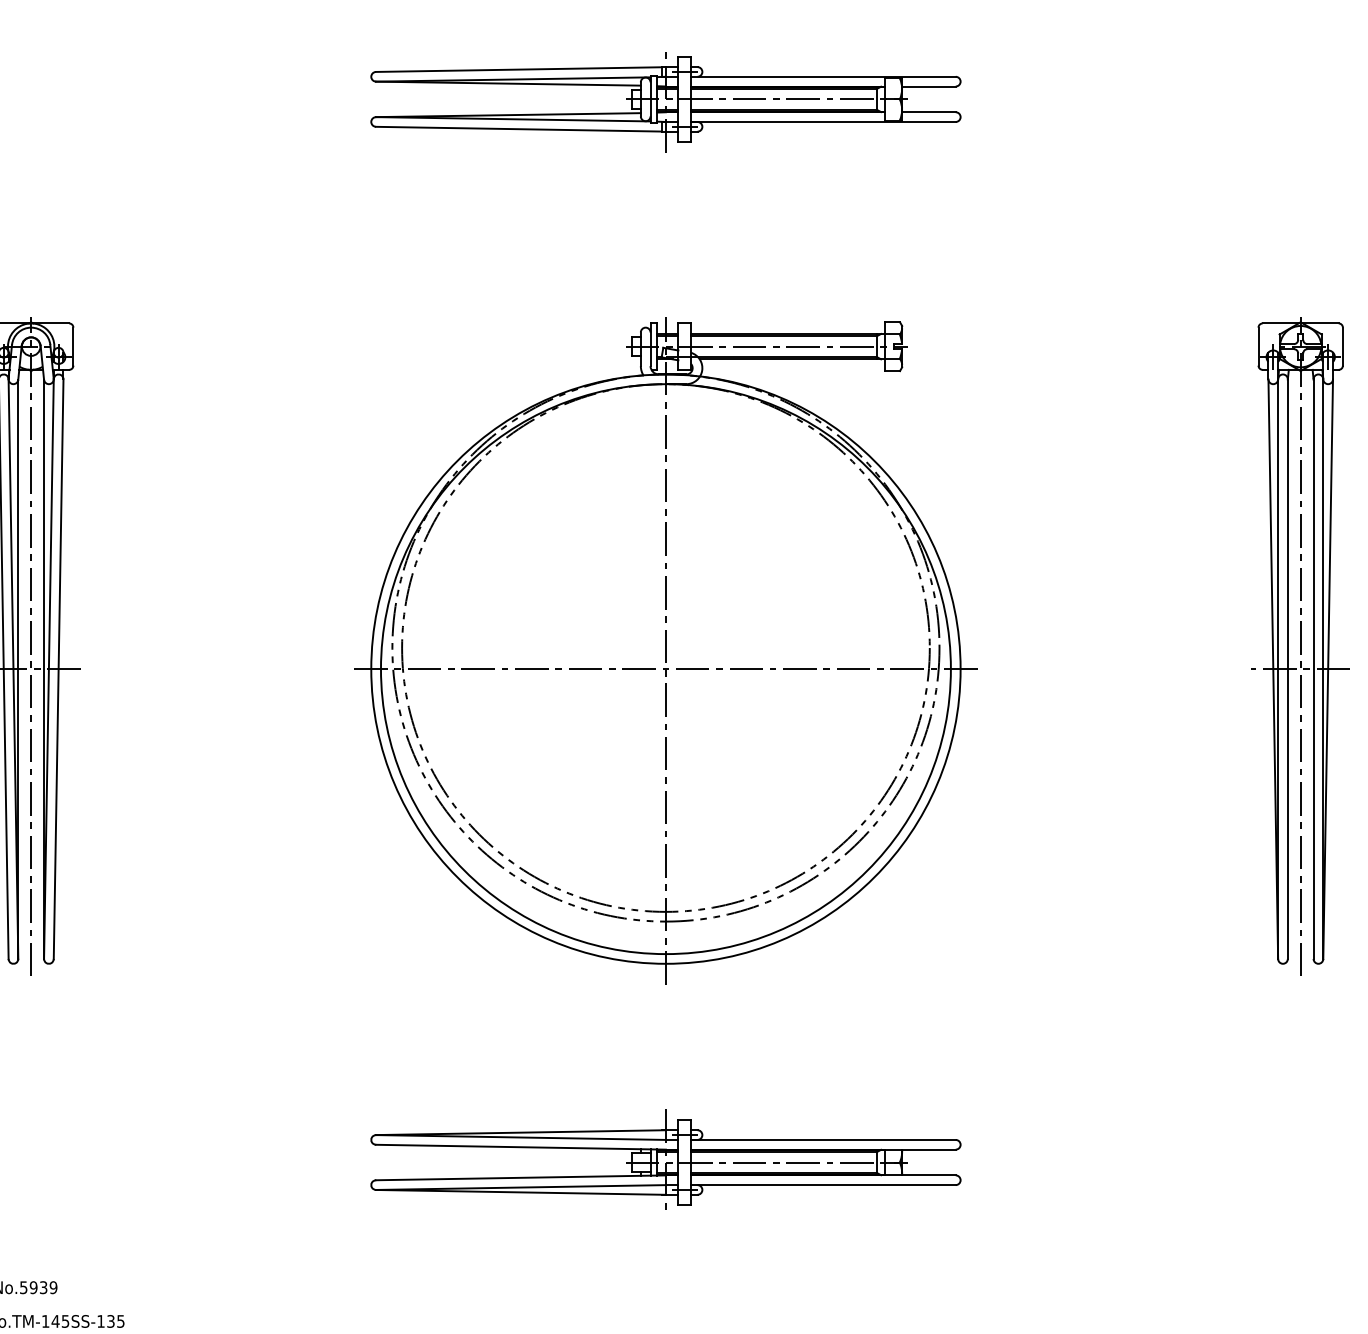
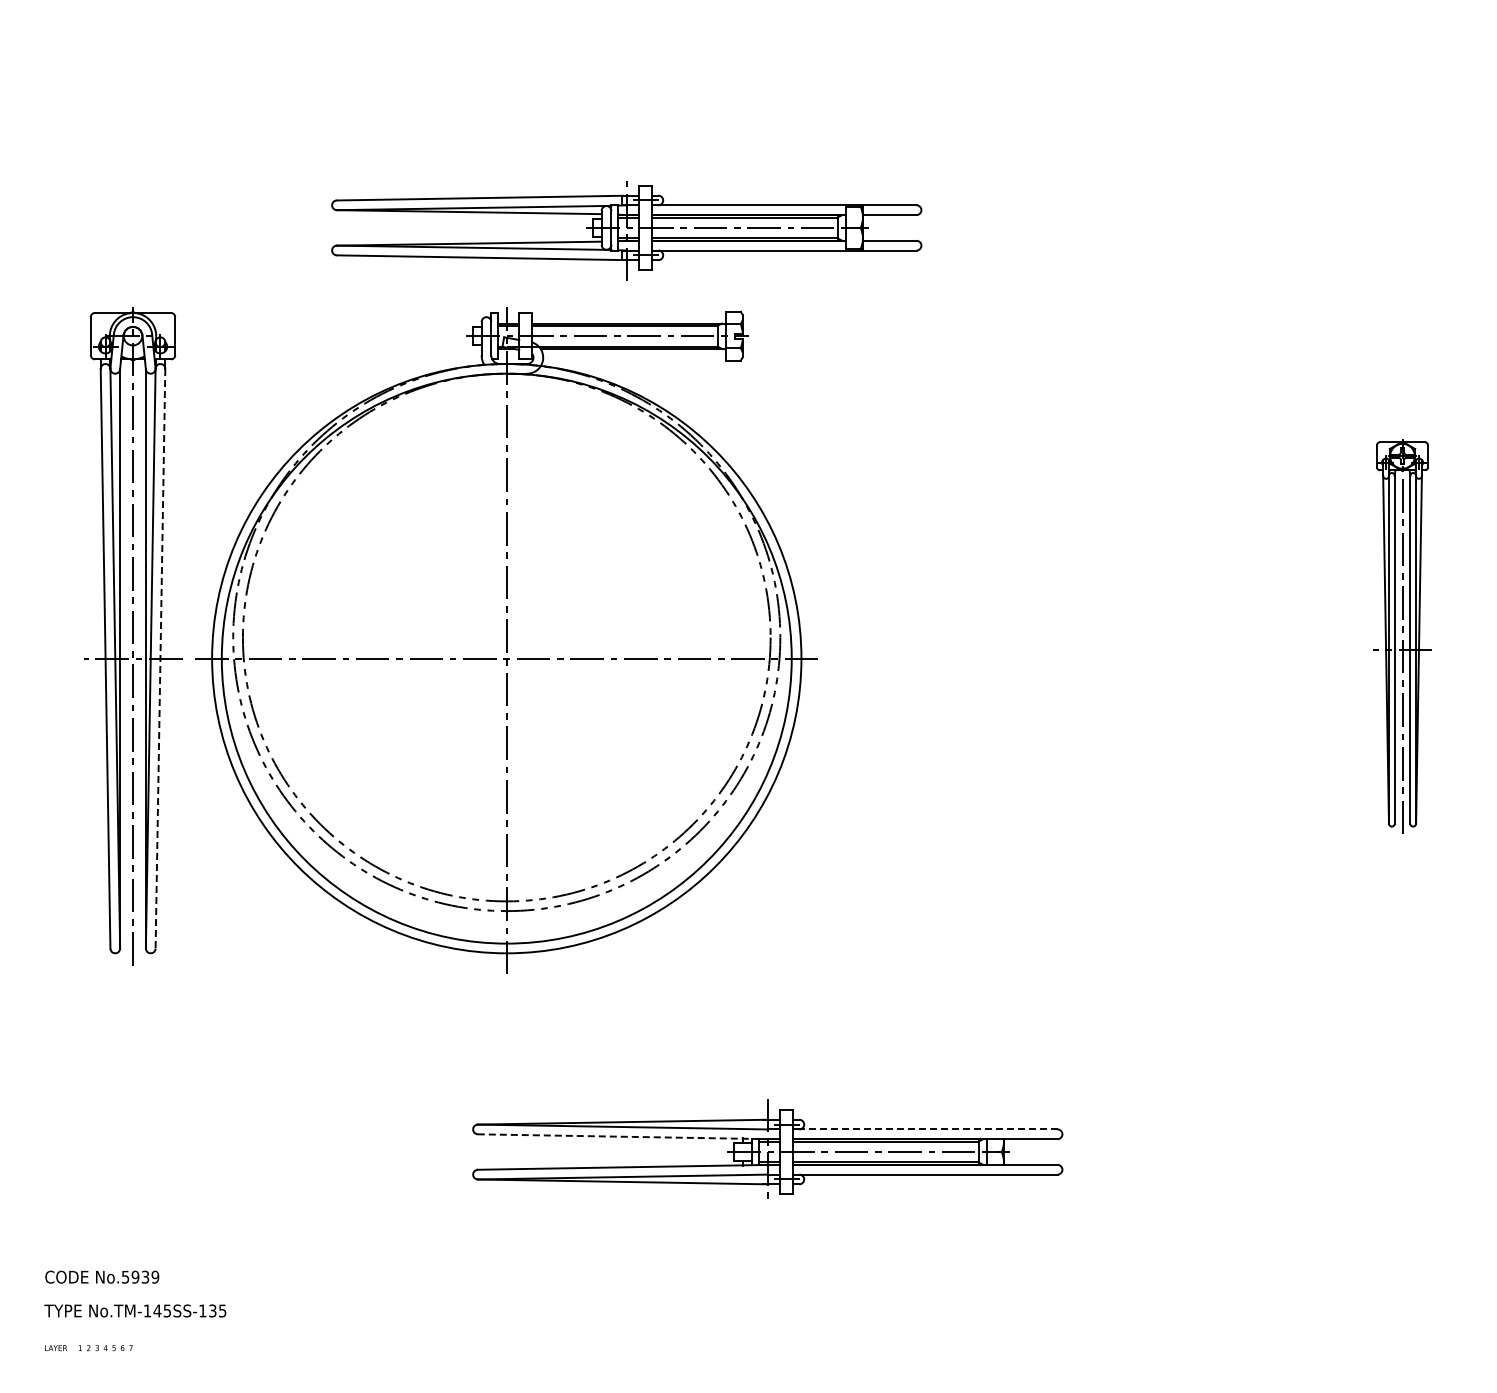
part: (665, 101) -> (626, 230), moved
part: (1300, 646) -> (1402, 636), size x0.6
part: (665, 650) -> (506, 640), moved
line: (58, 668) -> (160, 658), solid -> dashed
line: (822, 1139) -> (924, 1129), solid -> dashed
line: (521, 1146) -> (623, 1136), solid -> dashed

